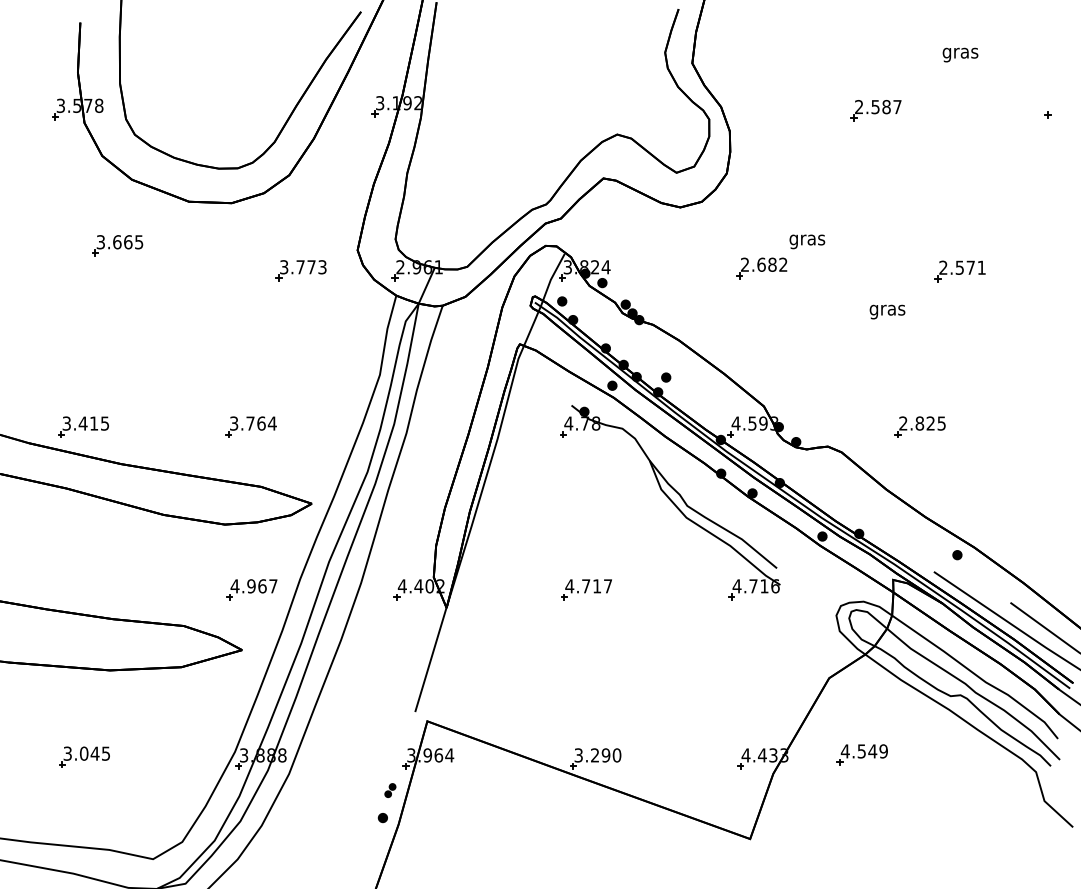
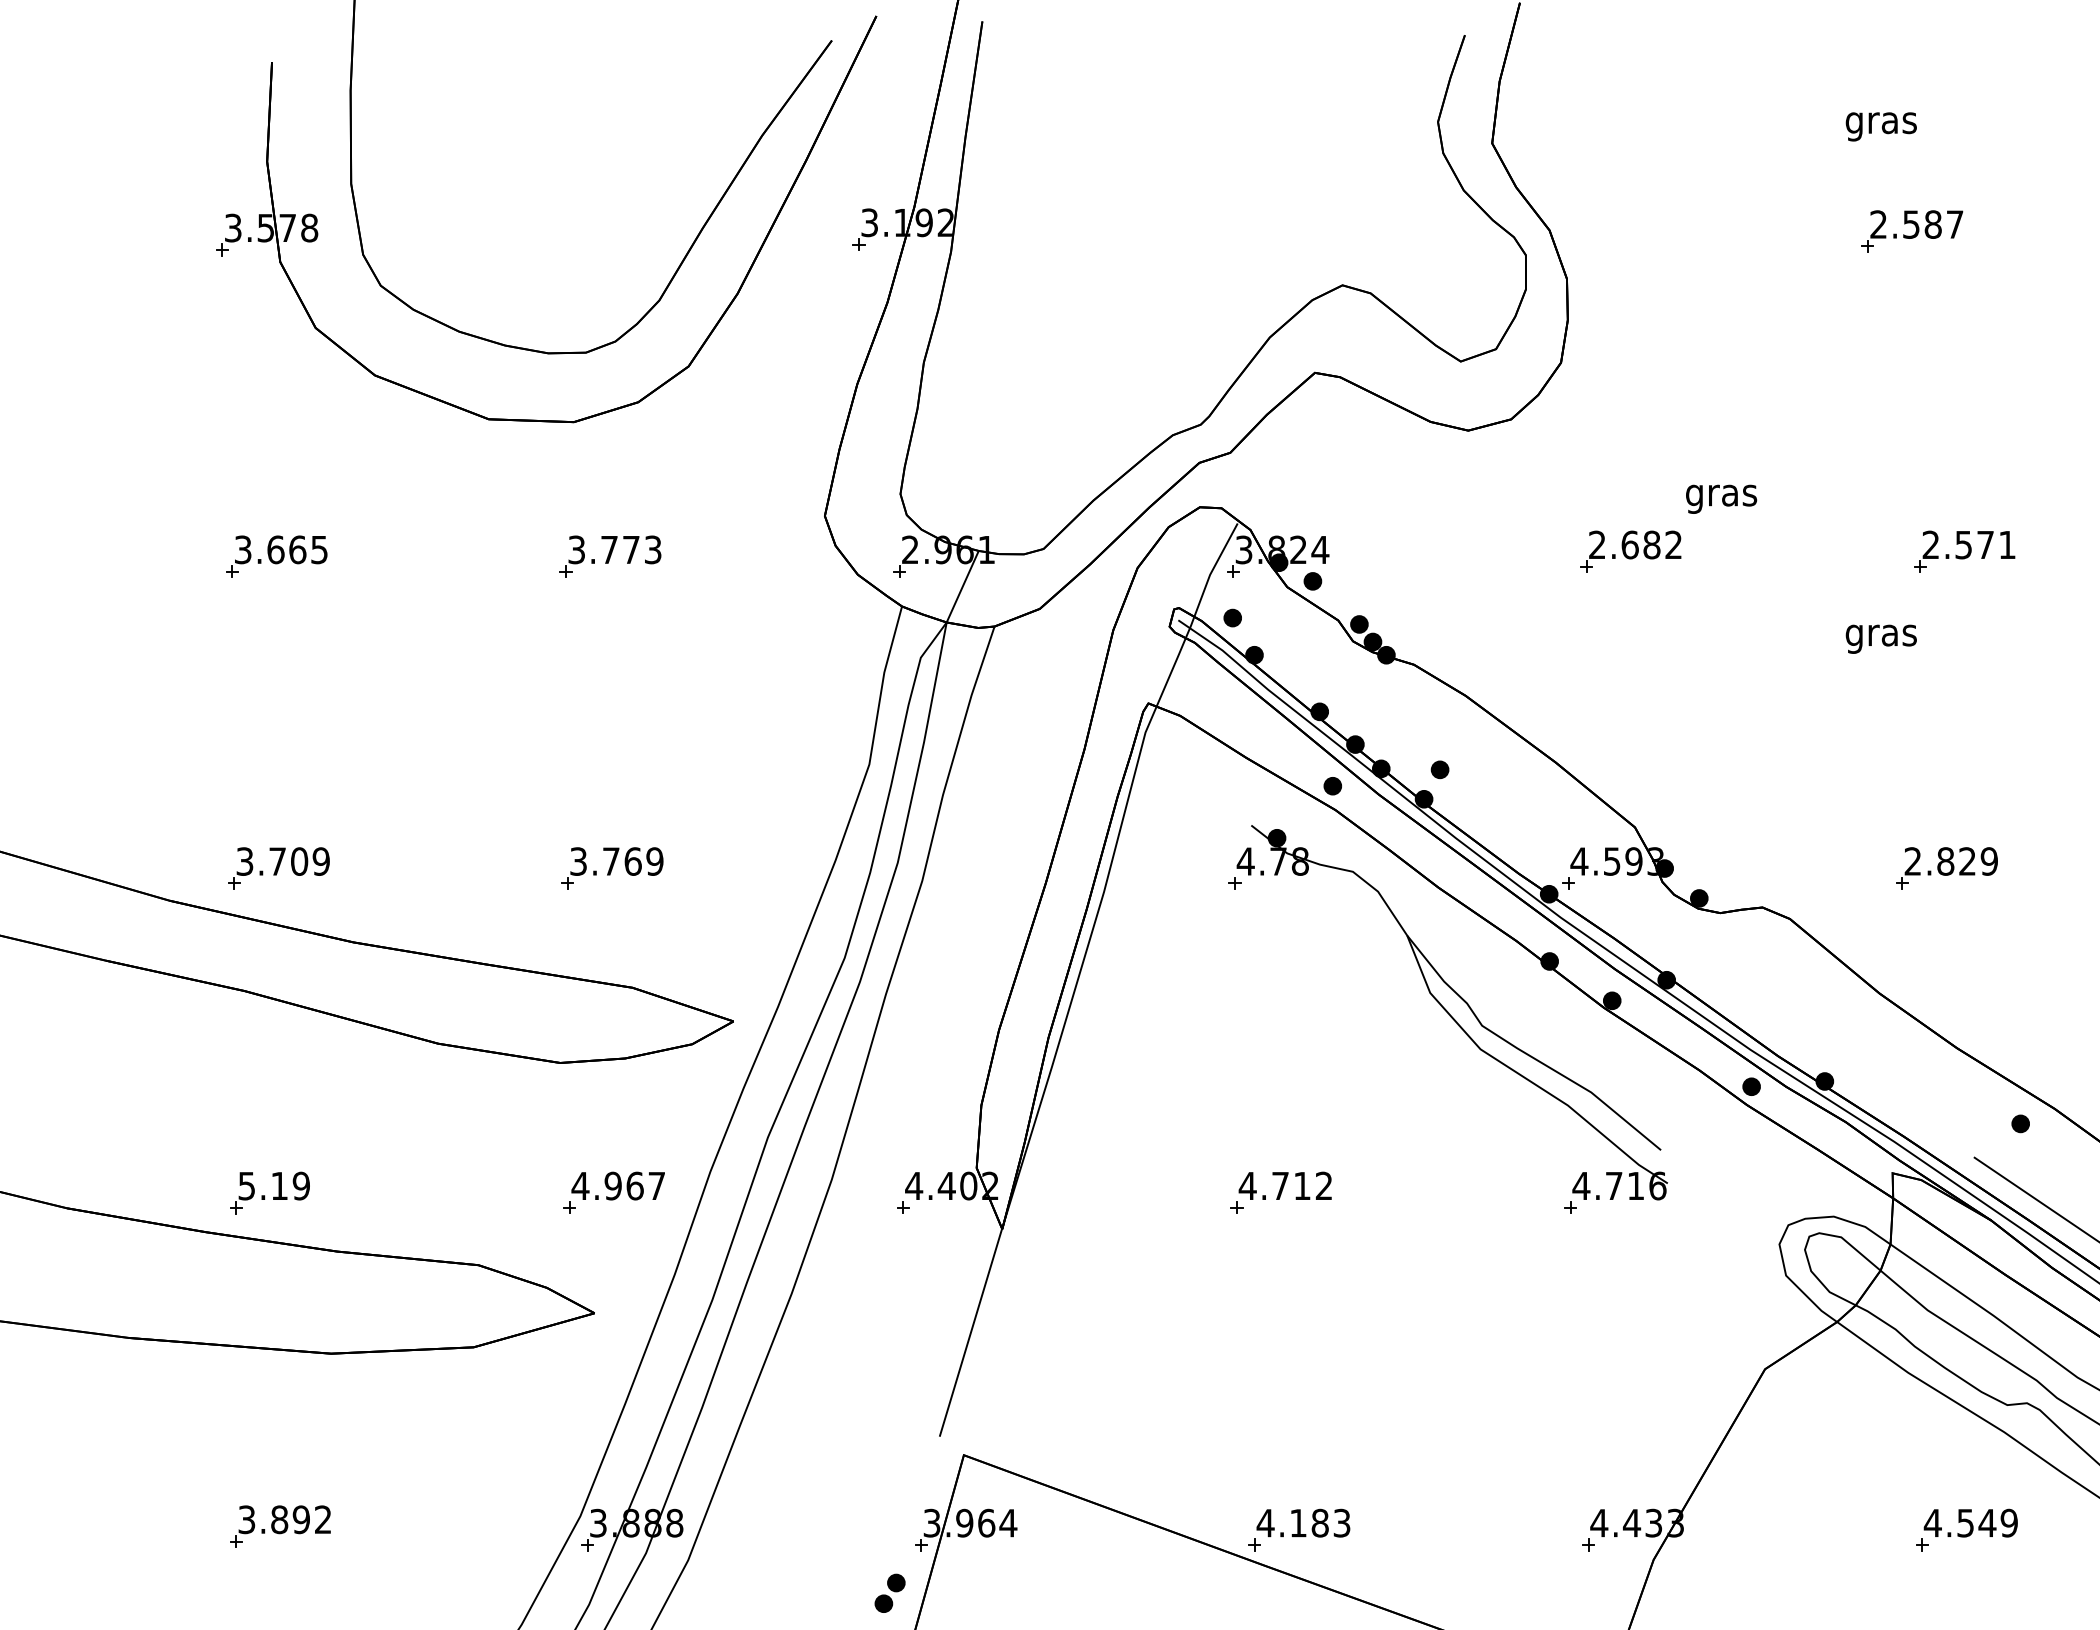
text: (960, 54) -> (1881, 125), moved
part: (875, 110) -> (1911, 231), moved
part: (117, 245) -> (276, 556), moved
part: (300, 270) -> (609, 556), moved
part: (959, 271) -> (1963, 552), moved
text: (93, 423) -> (298, 861), 3.415 -> 3.709
text: (271, 423) -> (653, 861), 3.764 -> 3.769
text: (941, 423) -> (1988, 861), 2.825 -> 2.829
text: (607, 586) -> (1323, 1186), 4.717 -> 4.712
part: (79, 589) -> (270, 1192), added
text: (94, 753) -> (300, 1519), 3.045 -> 3.892
part: (861, 754) -> (1965, 1529), moved
text: (597, 755) -> (1303, 1523), 3.290 -> 4.183
part: (390, 790) -> (890, 1593), size x1.43

